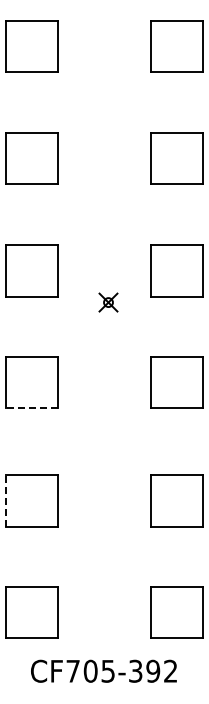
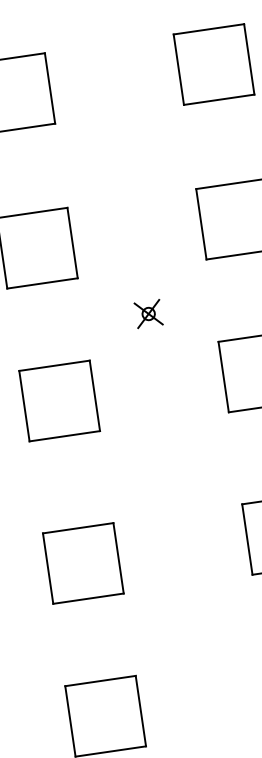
part: (108, 302) -> (148, 313), moved
line: (31, 408) -> (64, 436), dashed -> solid
line: (6, 500) -> (48, 567), dashed -> solid

